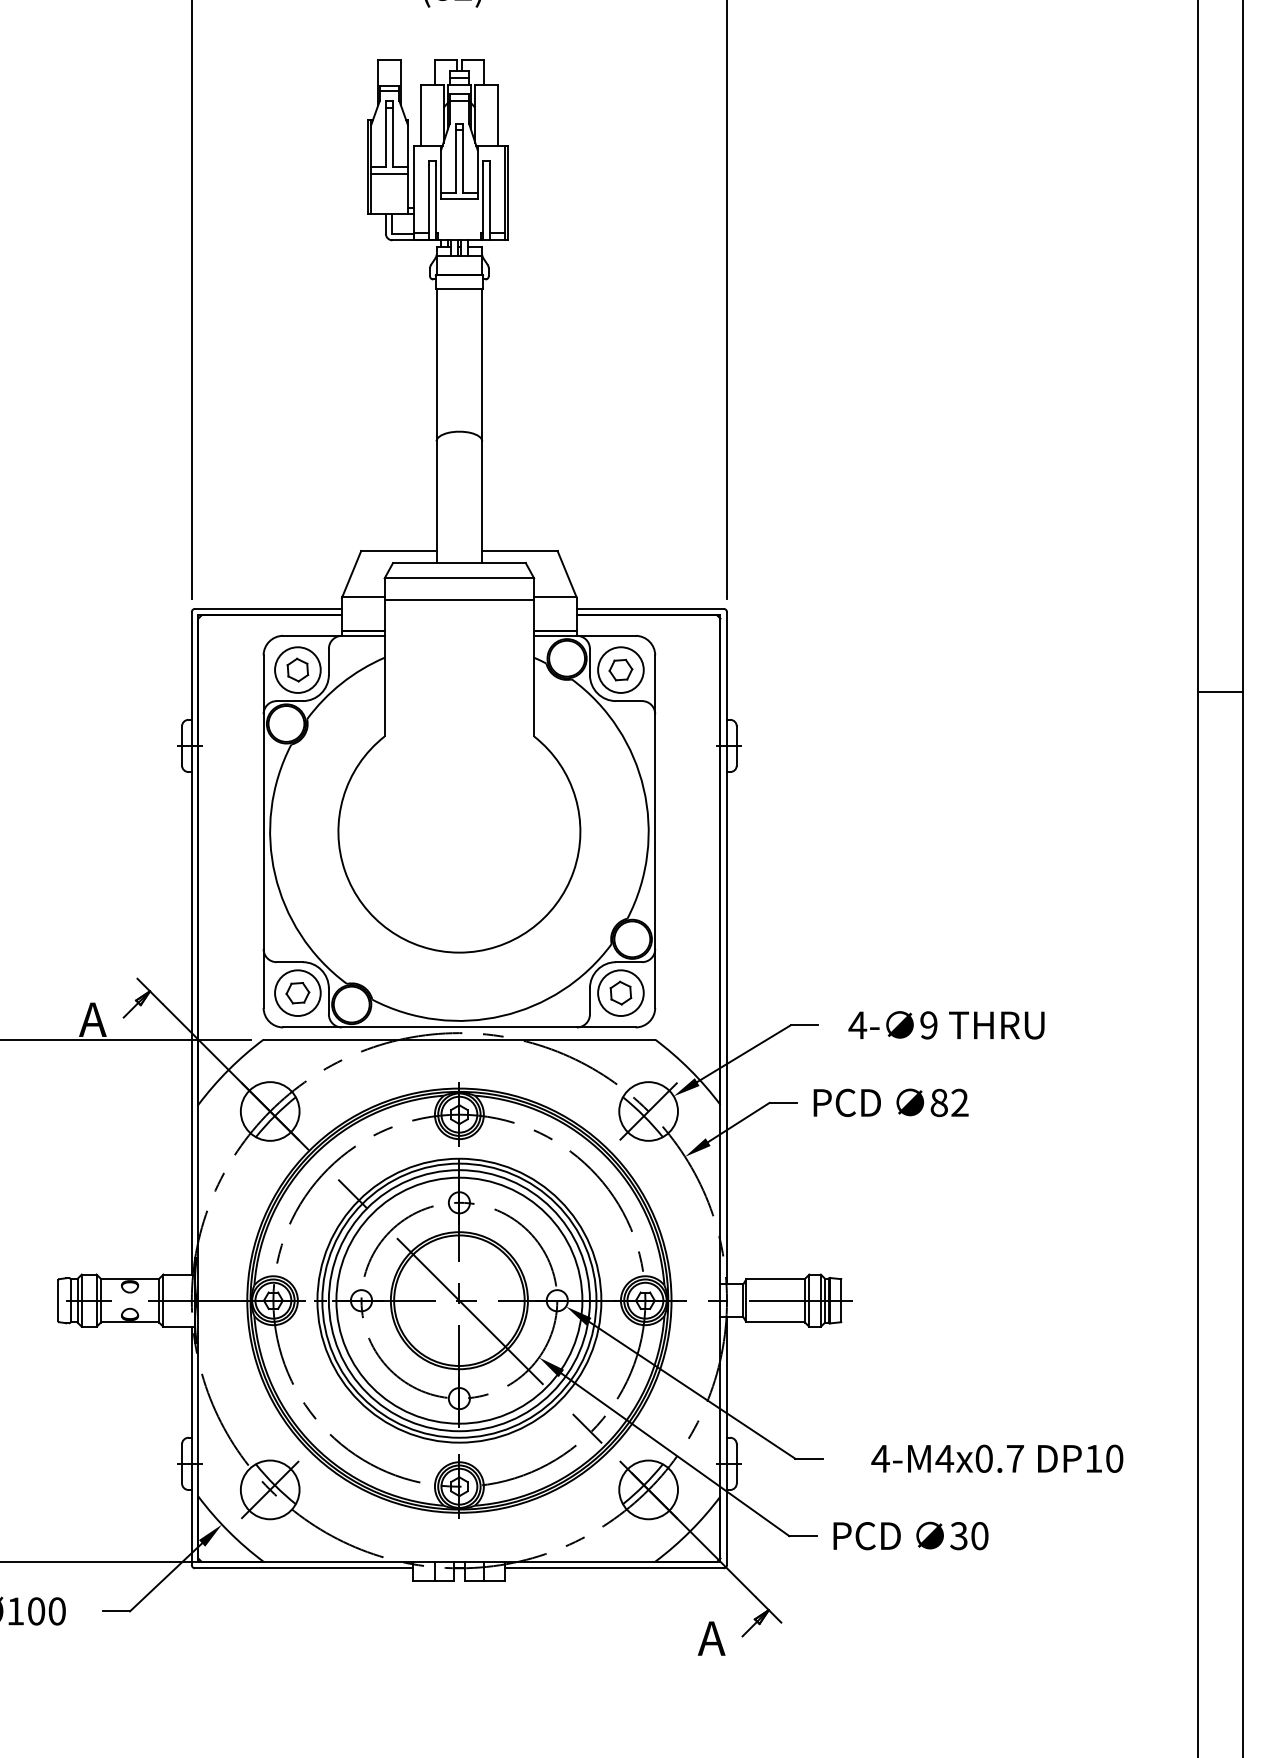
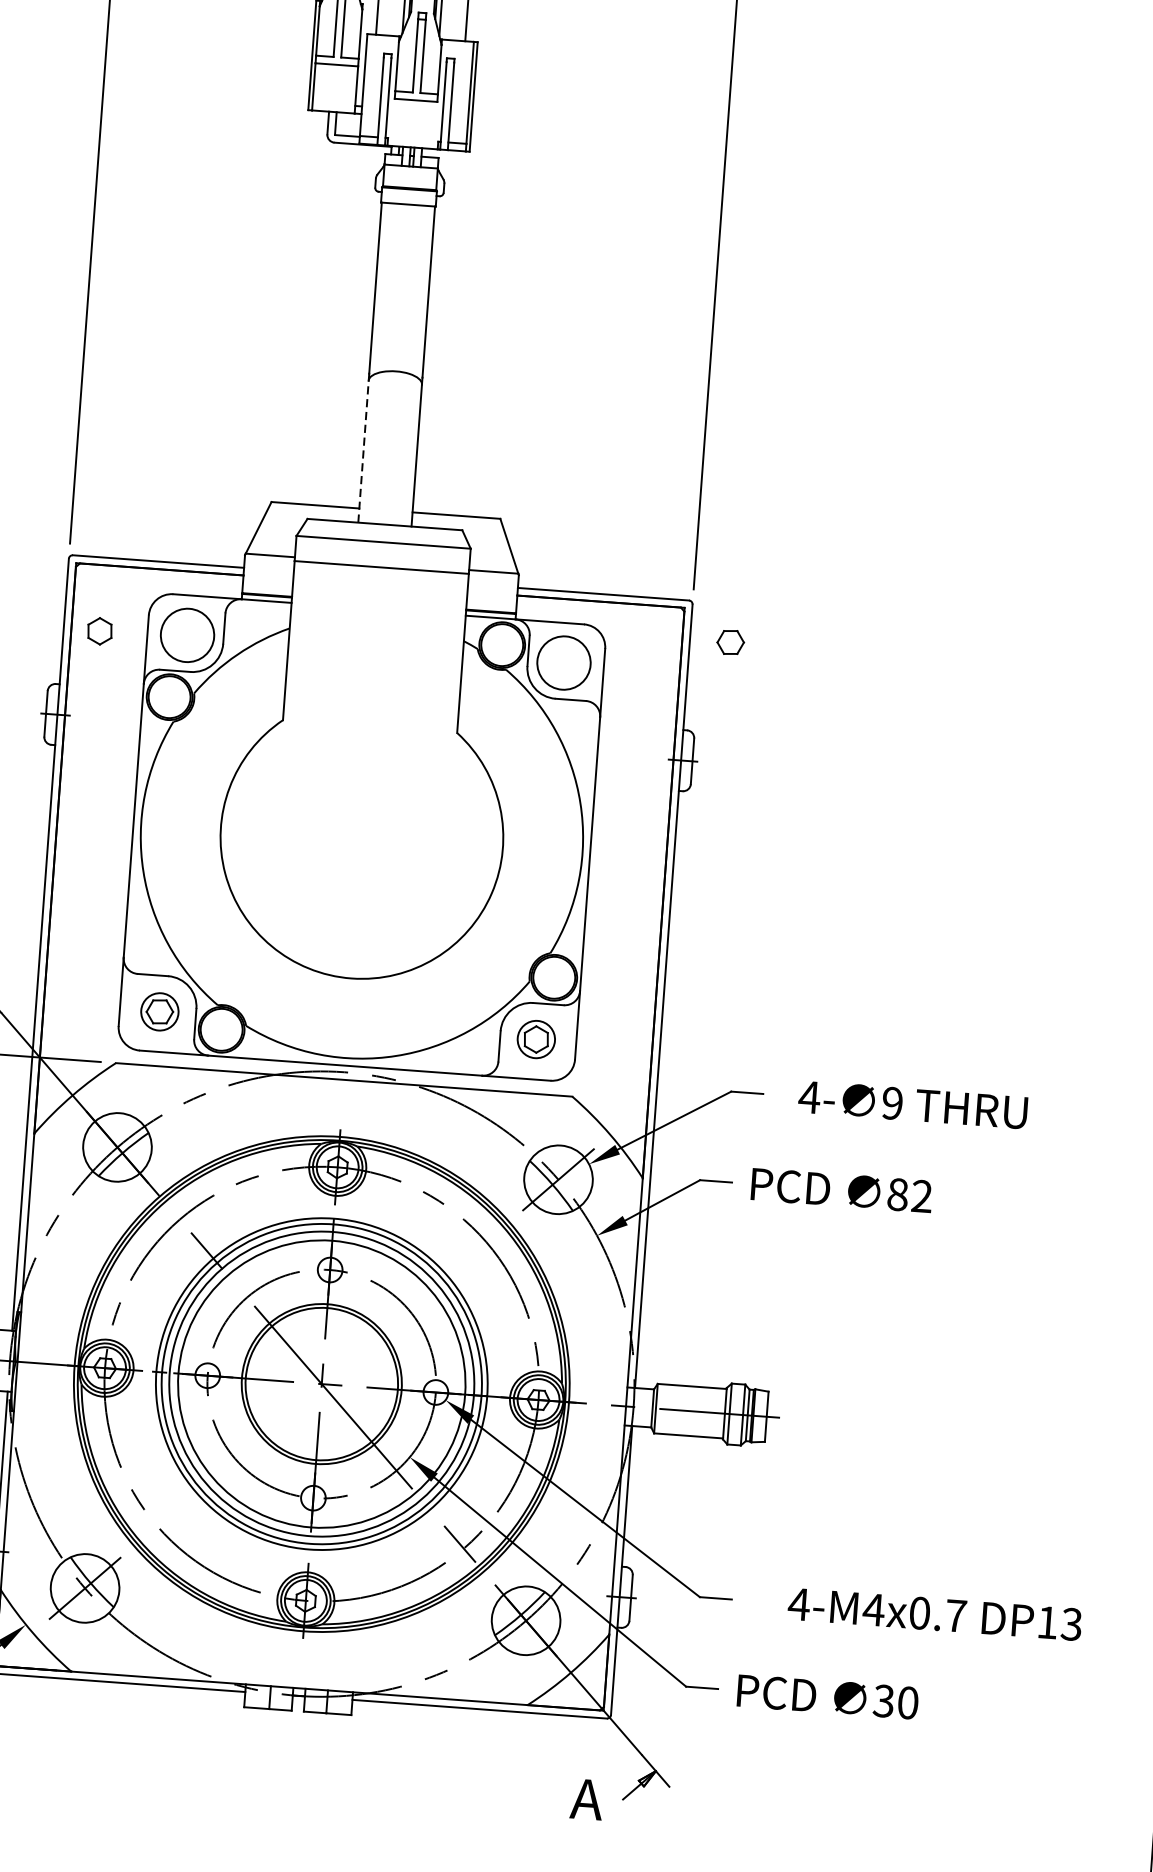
line: (436, 502) -> (363, 451), solid -> dashed
part: (297, 669) -> (99, 630), moved
part: (620, 669) -> (730, 641), moved
circle: (297, 993) -> (159, 1012), size x0.7
circle: (620, 993) -> (535, 1039), size x0.7
text: (1114, 1458) -> (1071, 1624), DP10 -> DP13

